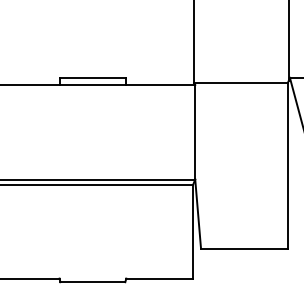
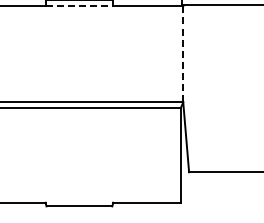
line: (93, 84) -> (80, 5), solid -> dashed
line: (195, 132) -> (183, 54), solid -> dashed

